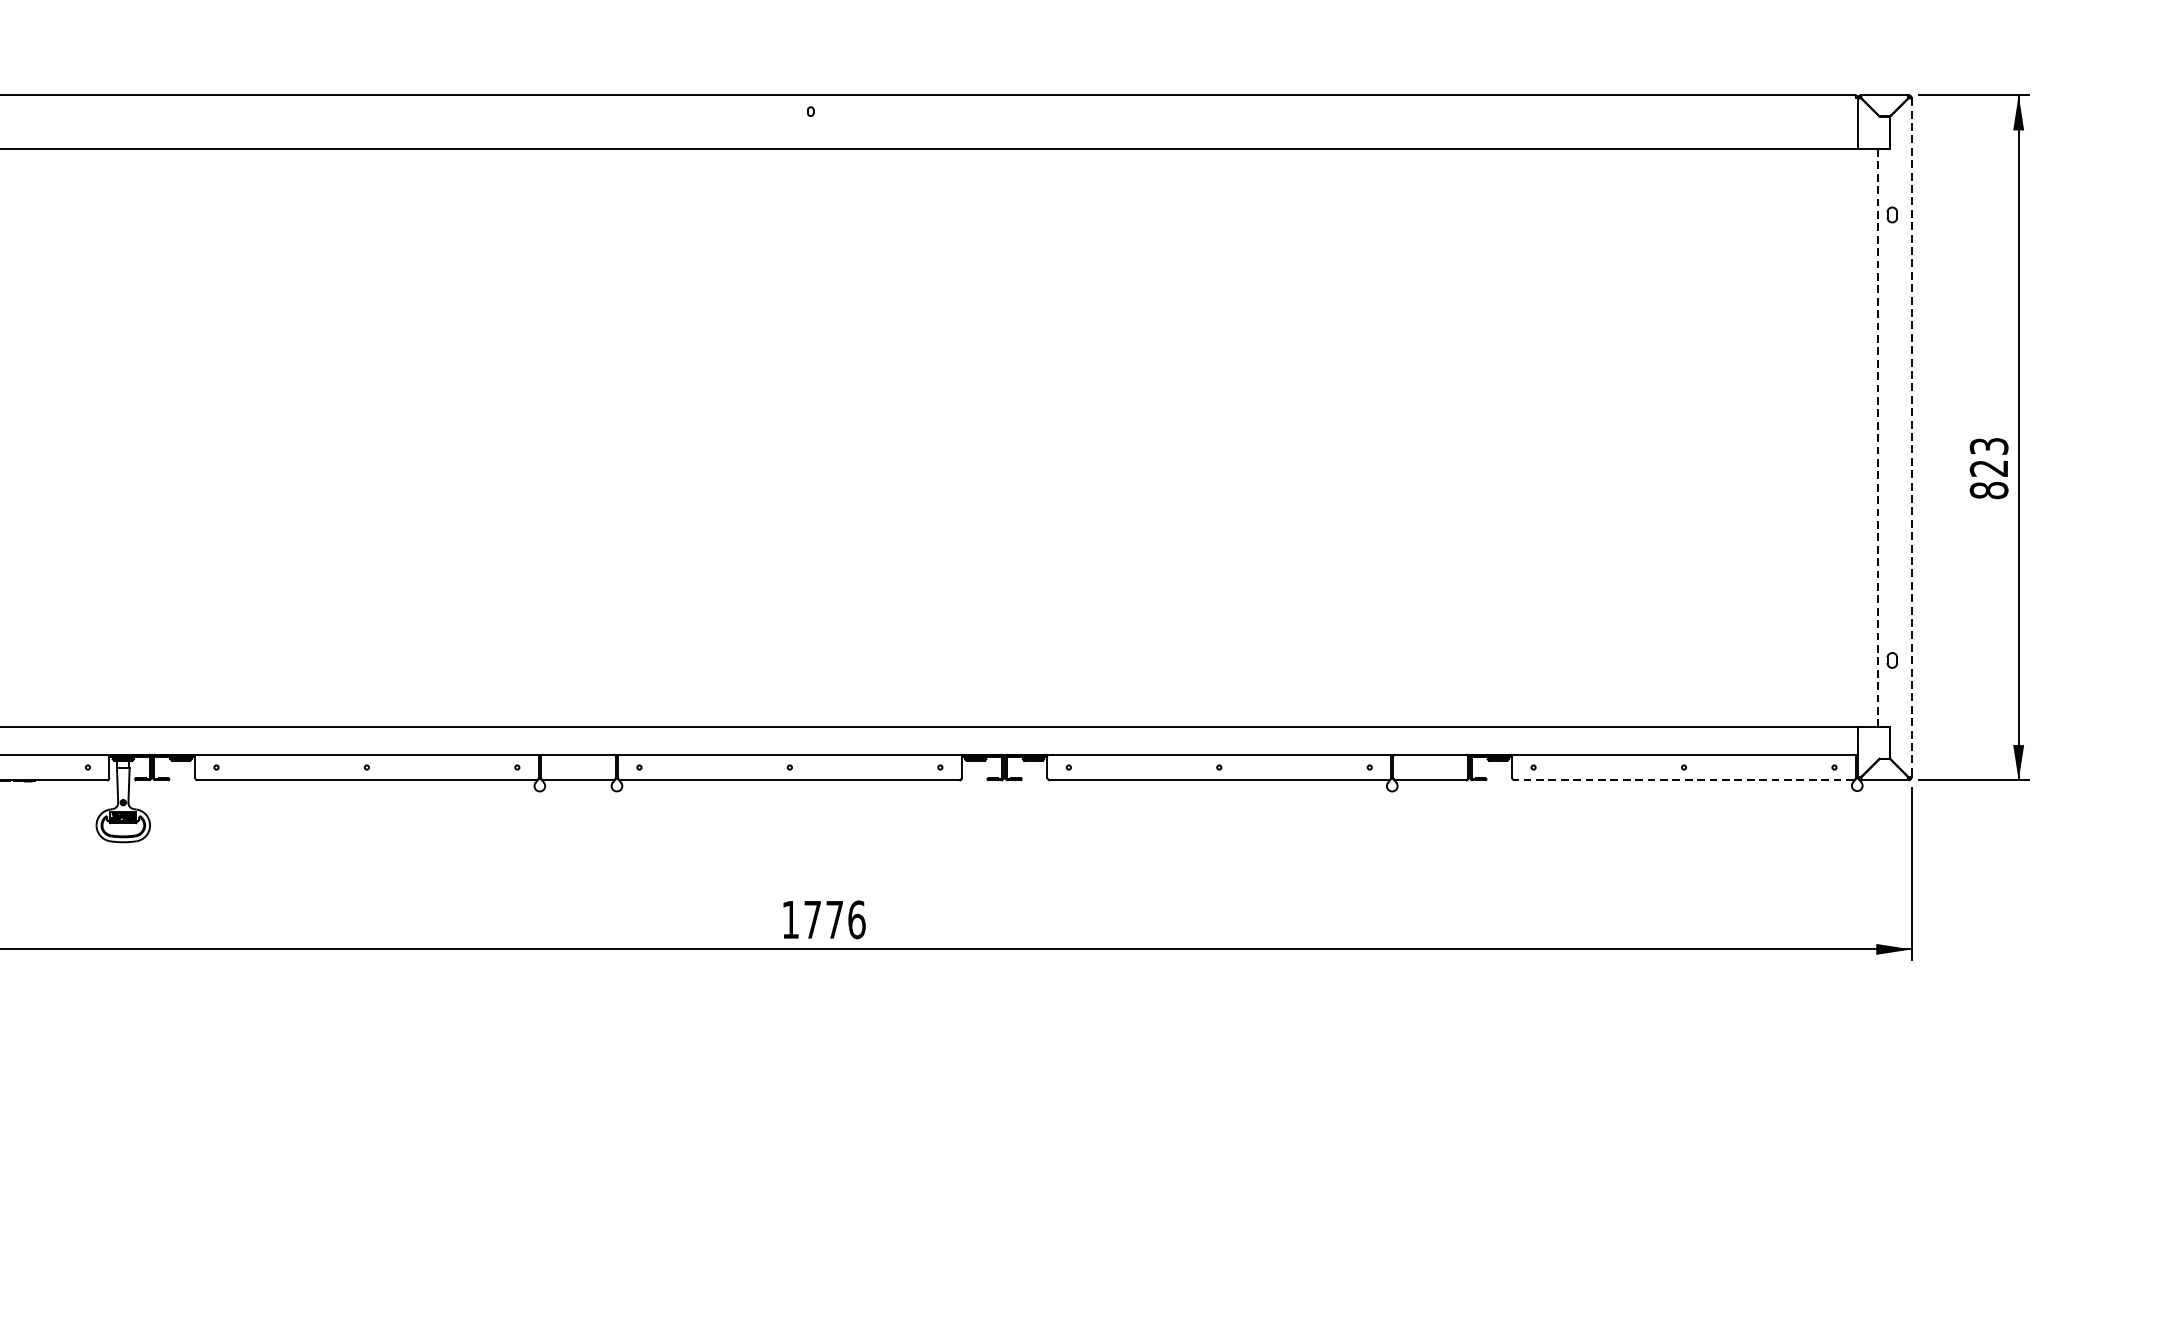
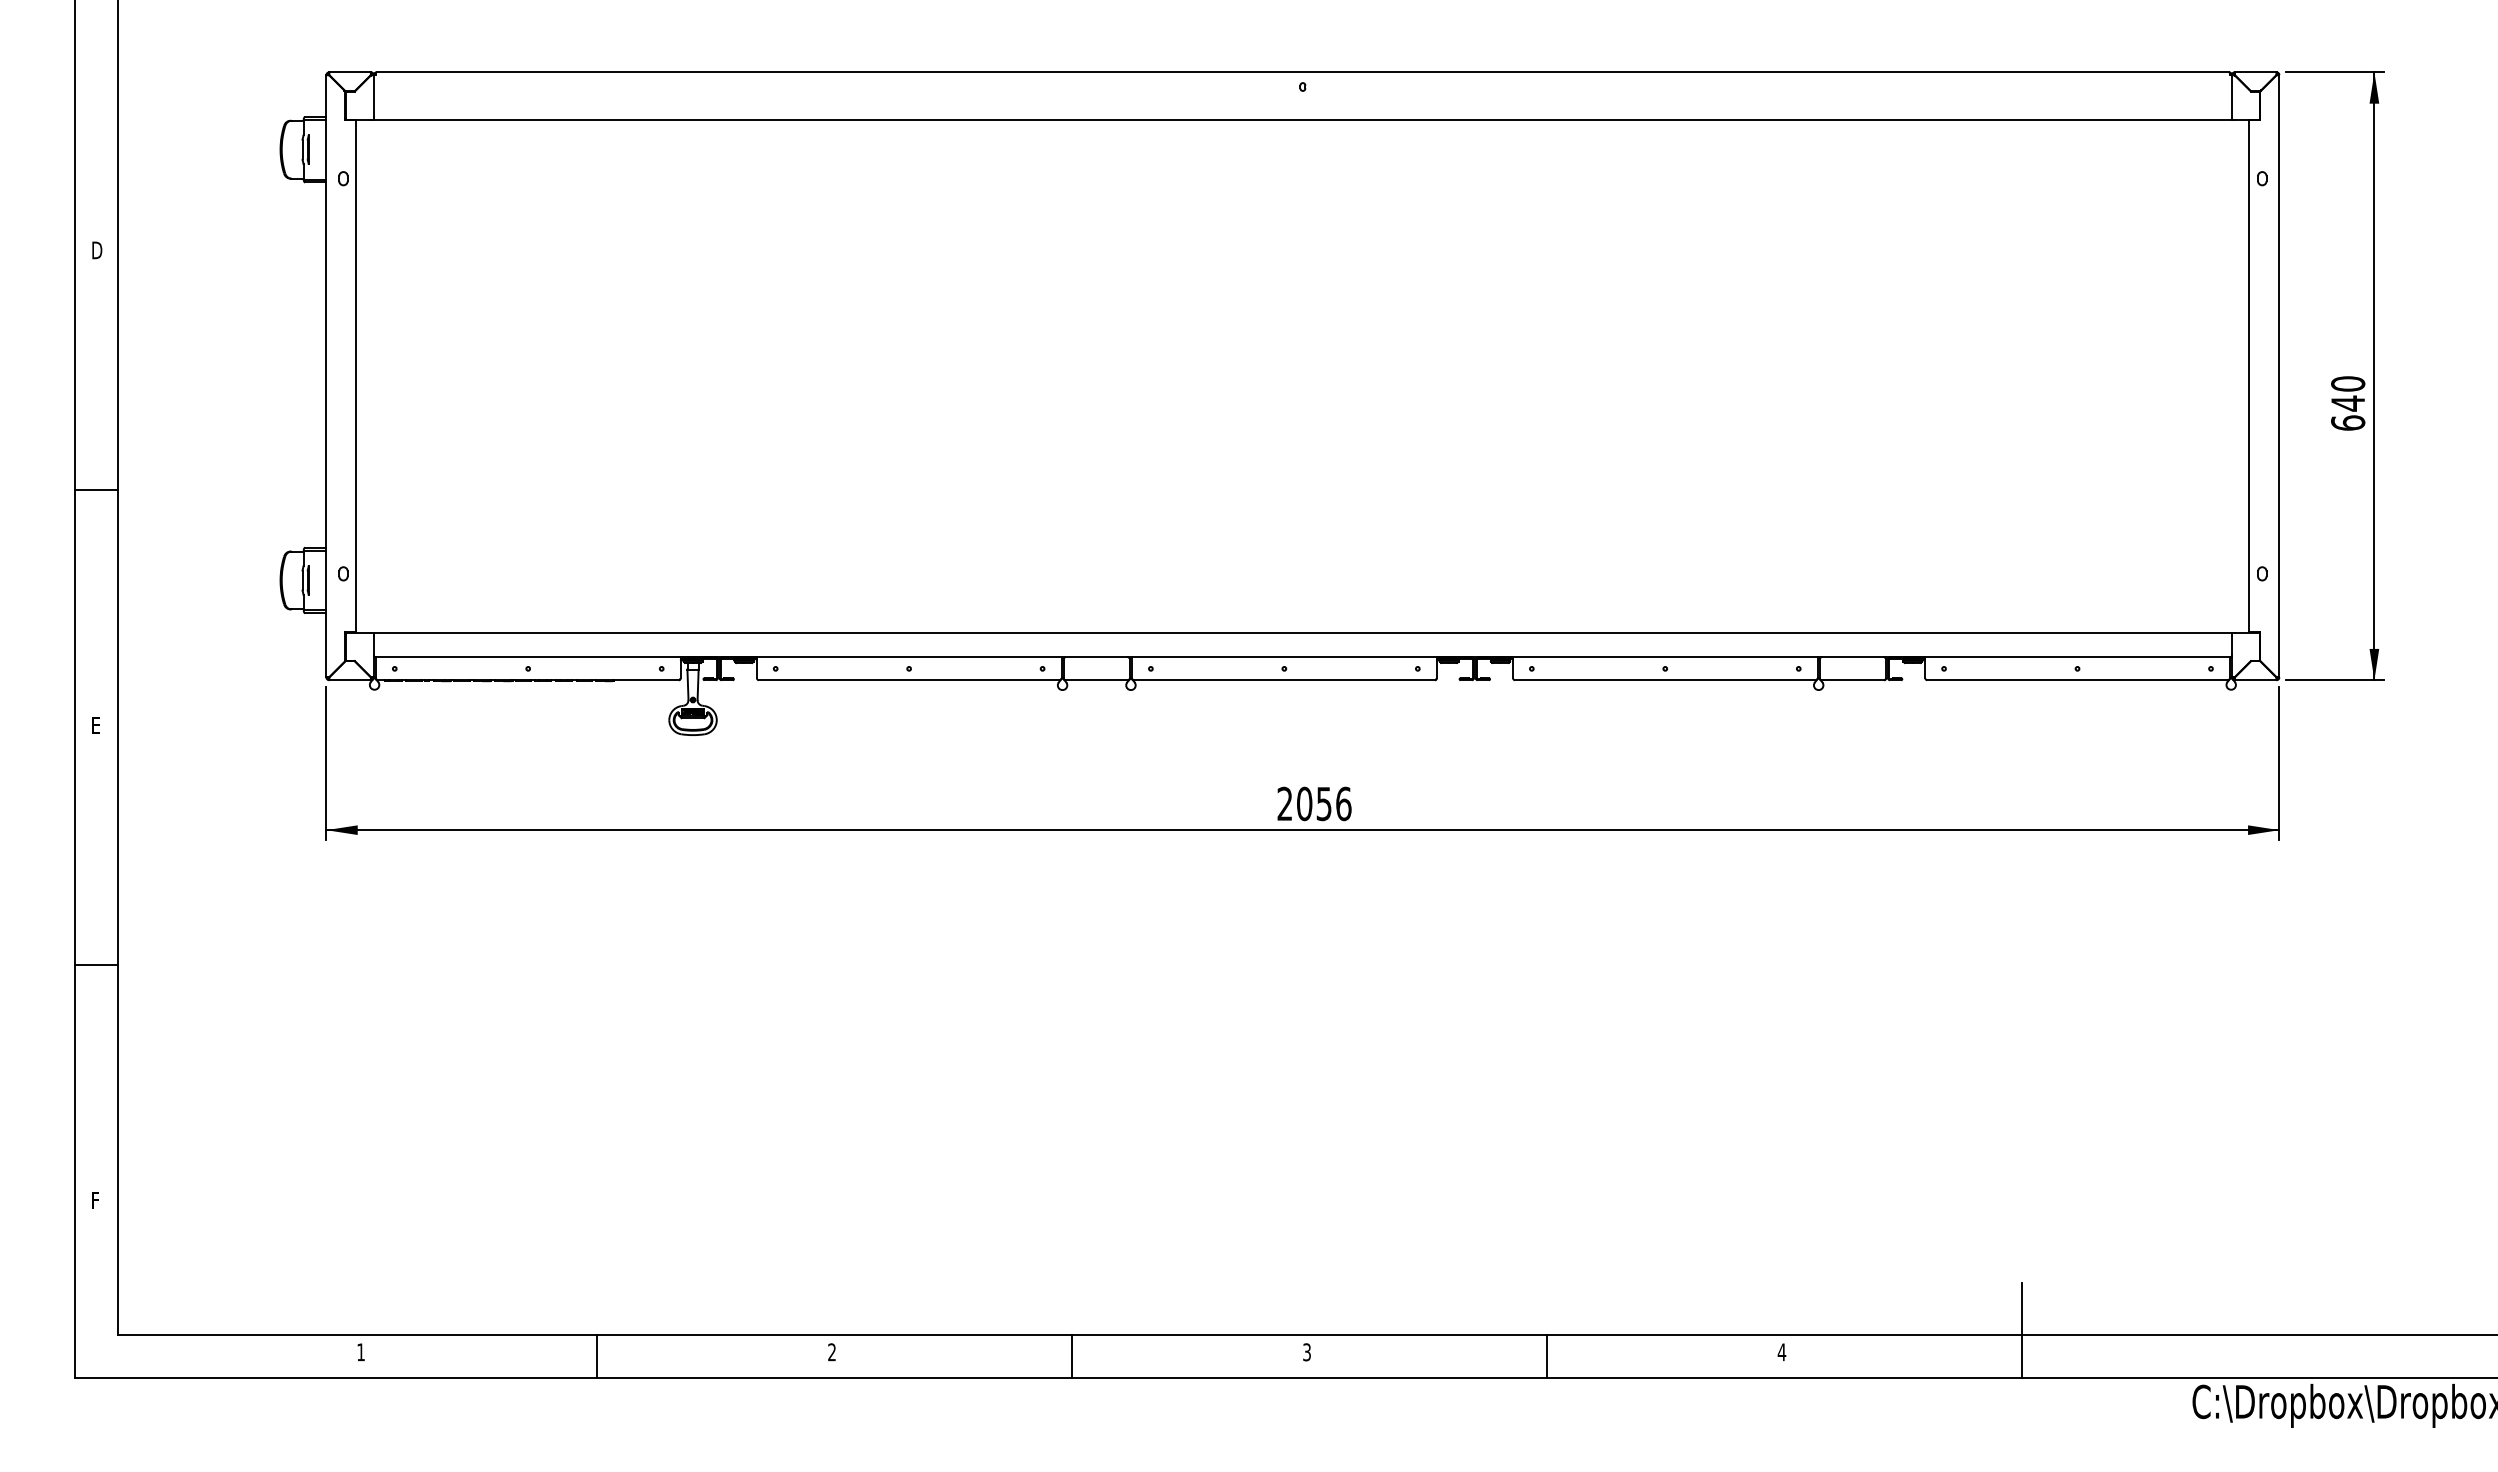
line: (1877, 437) -> (2249, 376), dashed -> solid
line: (1911, 437) -> (2279, 376), dashed -> solid
text: (1989, 468) -> (2348, 403), 823 -> 640
line: (1684, 780) -> (2077, 680), dashed -> solid
text: (812, 919) -> (1304, 803), 1776 -> 2056

